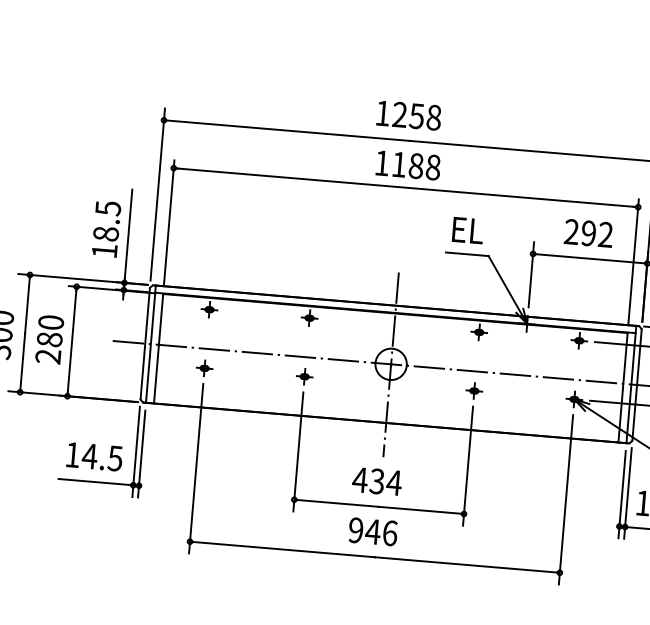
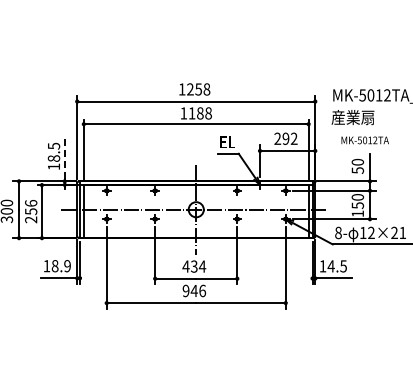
line: (127, 233) -> (64, 157), solid -> dashed
text: (51, 331) -> (31, 207), 280 -> 256
text: (100, 458) -> (60, 266), 14.5 -> 18.9

